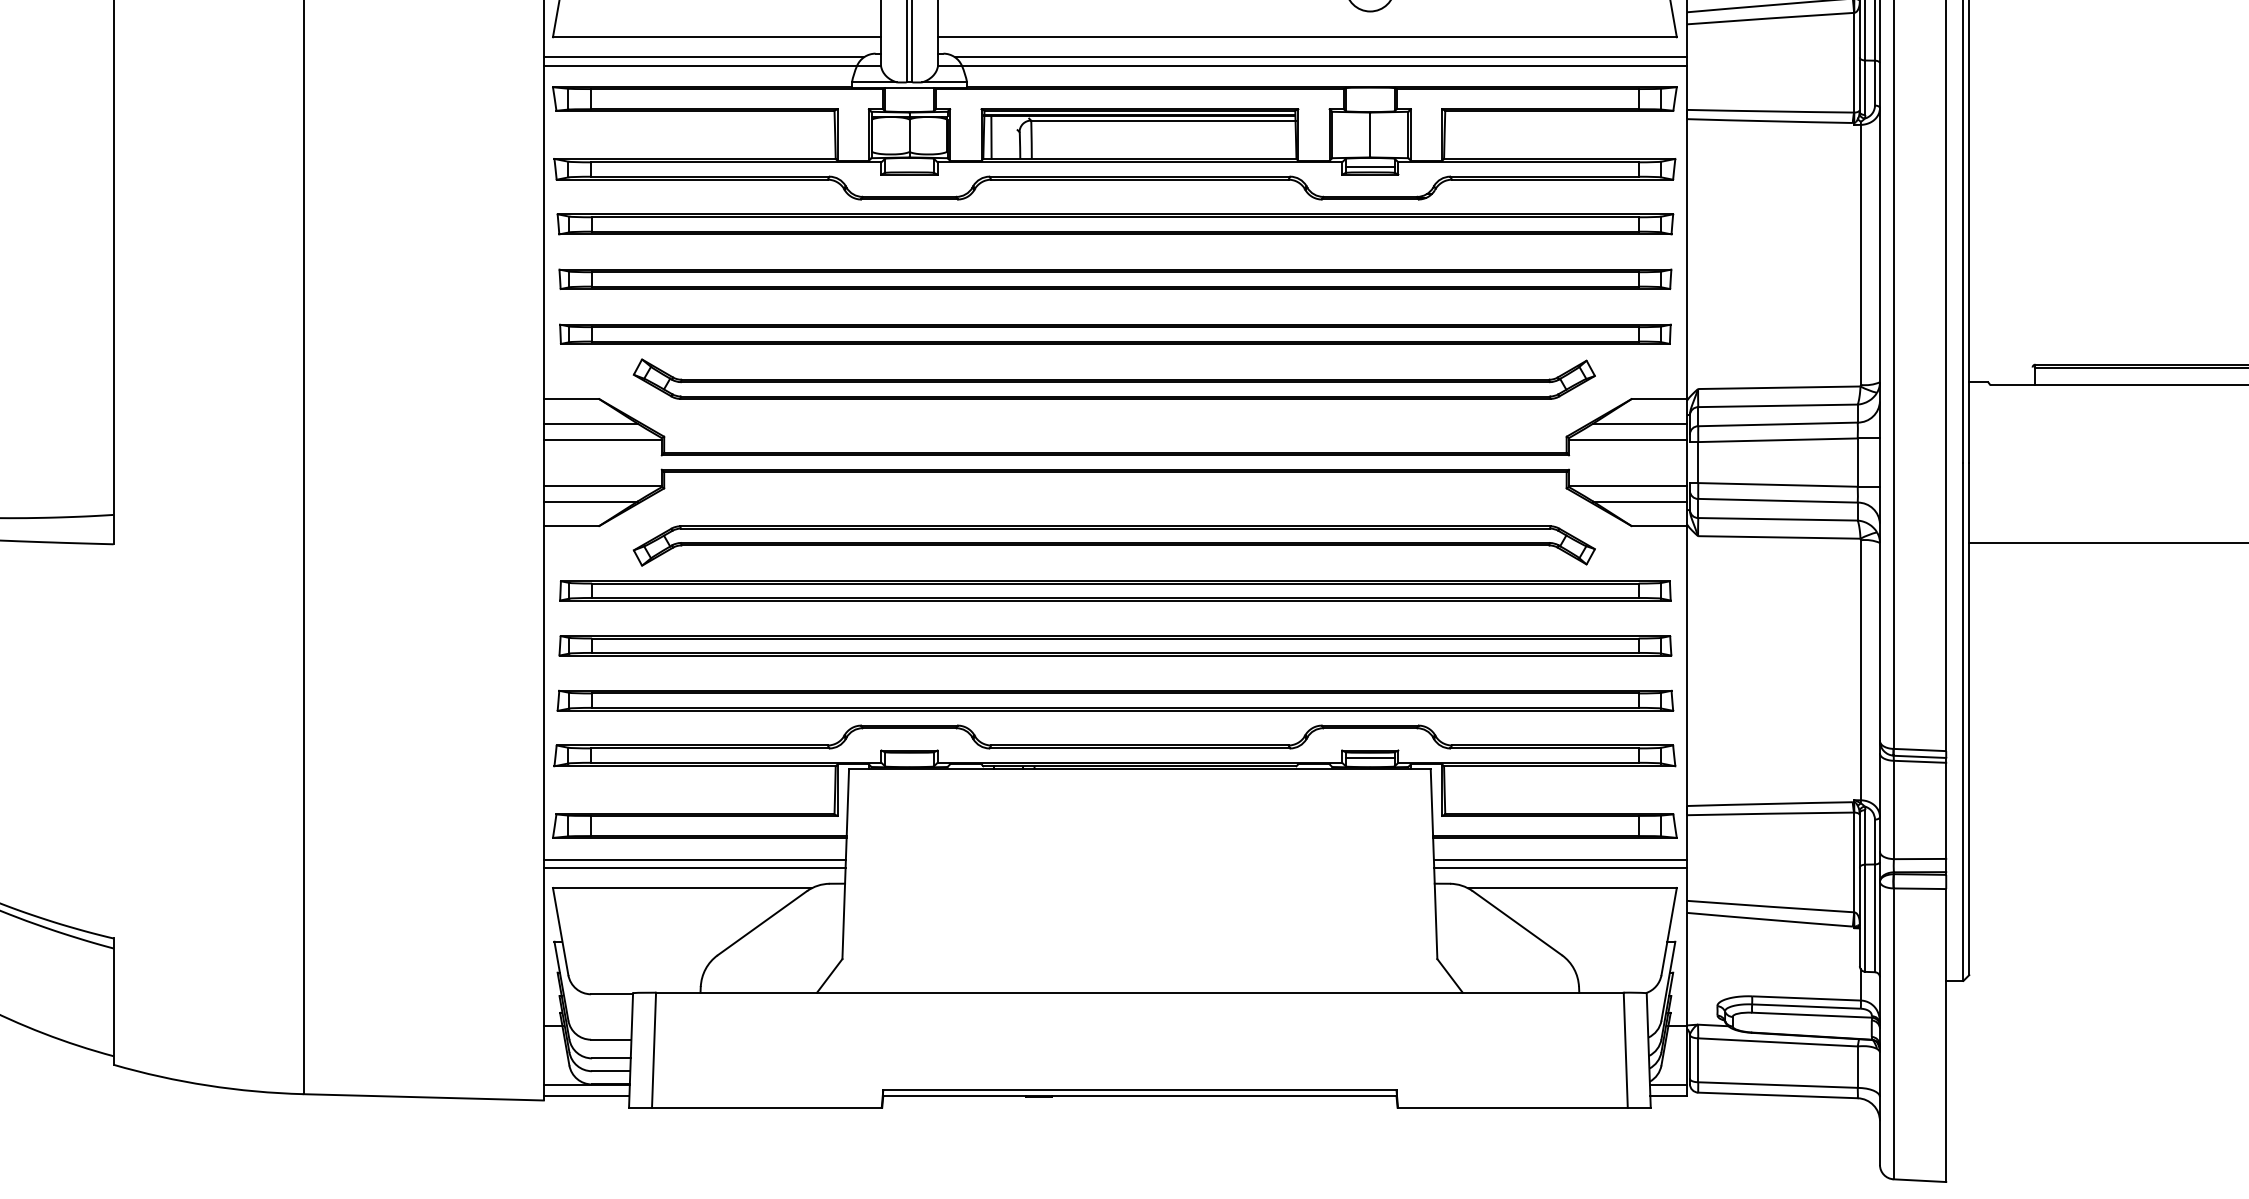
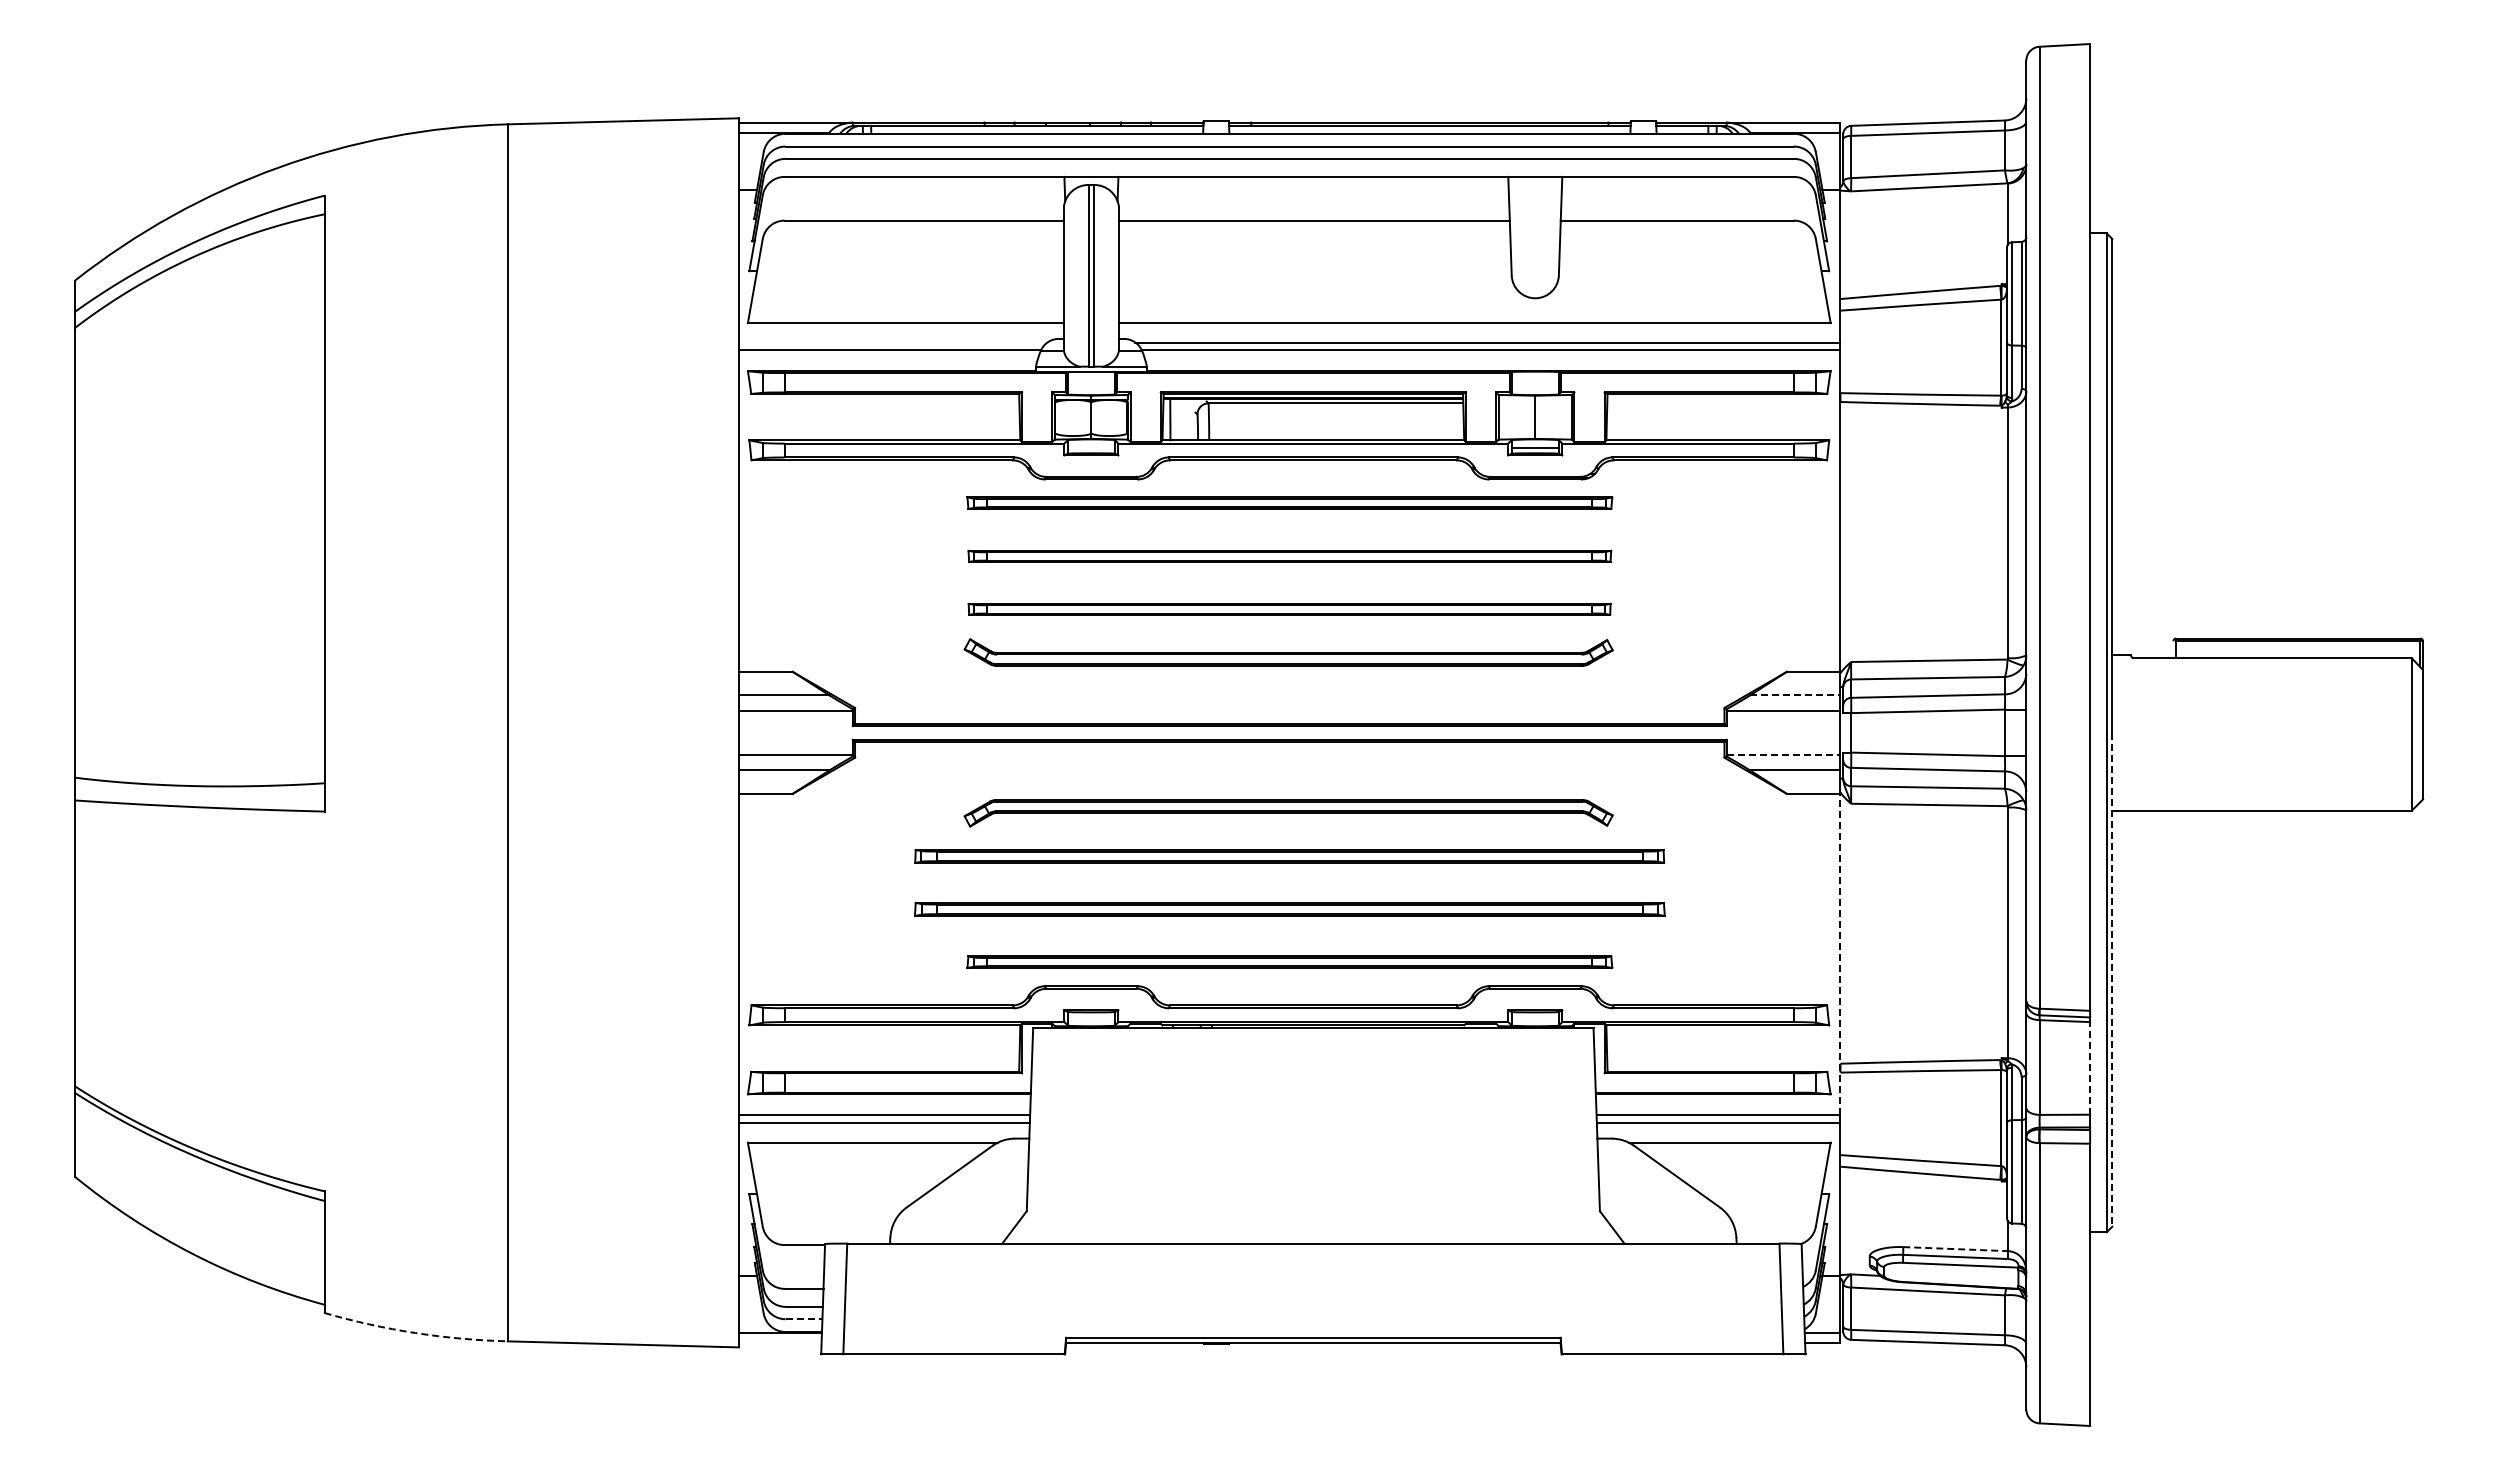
line: (704, 57) -> (893, 342), removed
part: (1115, 223) -> (1289, 502), size x0.6
part: (1115, 279) -> (1289, 556), size x0.6
part: (1115, 334) -> (1289, 609), size x0.6
part: (1114, 379) -> (1288, 652), size x0.7
line: (1640, 423) -> (1795, 695), solid -> dashed
line: (1627, 486) -> (1783, 755), solid -> dashed
part: (1114, 546) -> (1288, 813), size x0.7
part: (1115, 590) -> (1289, 856), size x0.7
part: (1115, 645) -> (1289, 909), size x0.7
line: (1687, 692) -> (1840, 954), solid -> dashed
part: (1115, 699) -> (1289, 961), size x0.6
line: (1969, 718) -> (2112, 979), solid -> dashed
line: (1369, 758) -> (1534, 1017), removed
line: (1946, 809) -> (2090, 1067), solid -> dashed
line: (1806, 998) -> (1955, 1249), solid -> dashed
line: (611, 1071) -> (804, 1319), solid -> dashed
arc: (207, 1086) -> (415, 1333), solid -> dashed
line: (586, 1096) -> (780, 1343), removed

